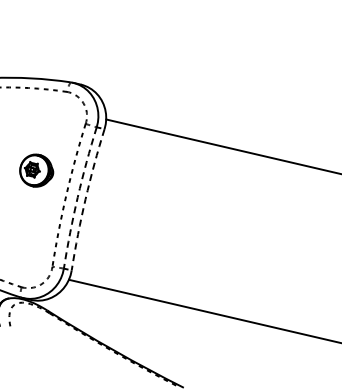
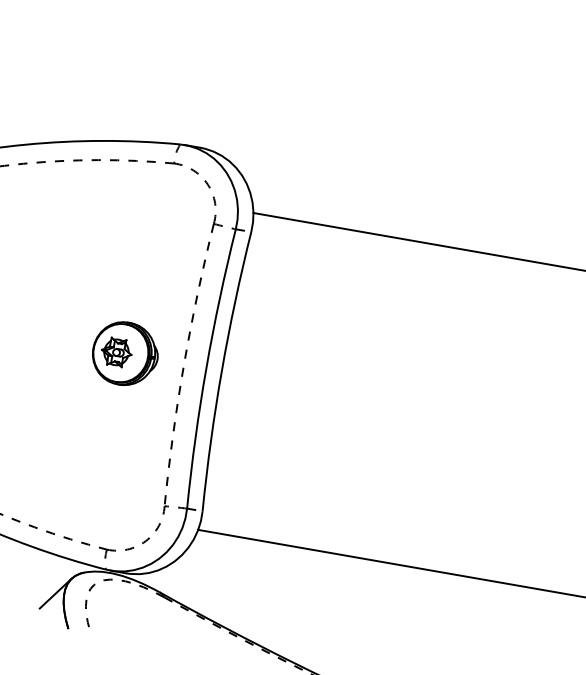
part: (36, 170) -> (124, 353), moved
arc: (77, 197) -> (205, 368), dashed -> solid
arc: (85, 199) -> (221, 371), dashed -> solid

